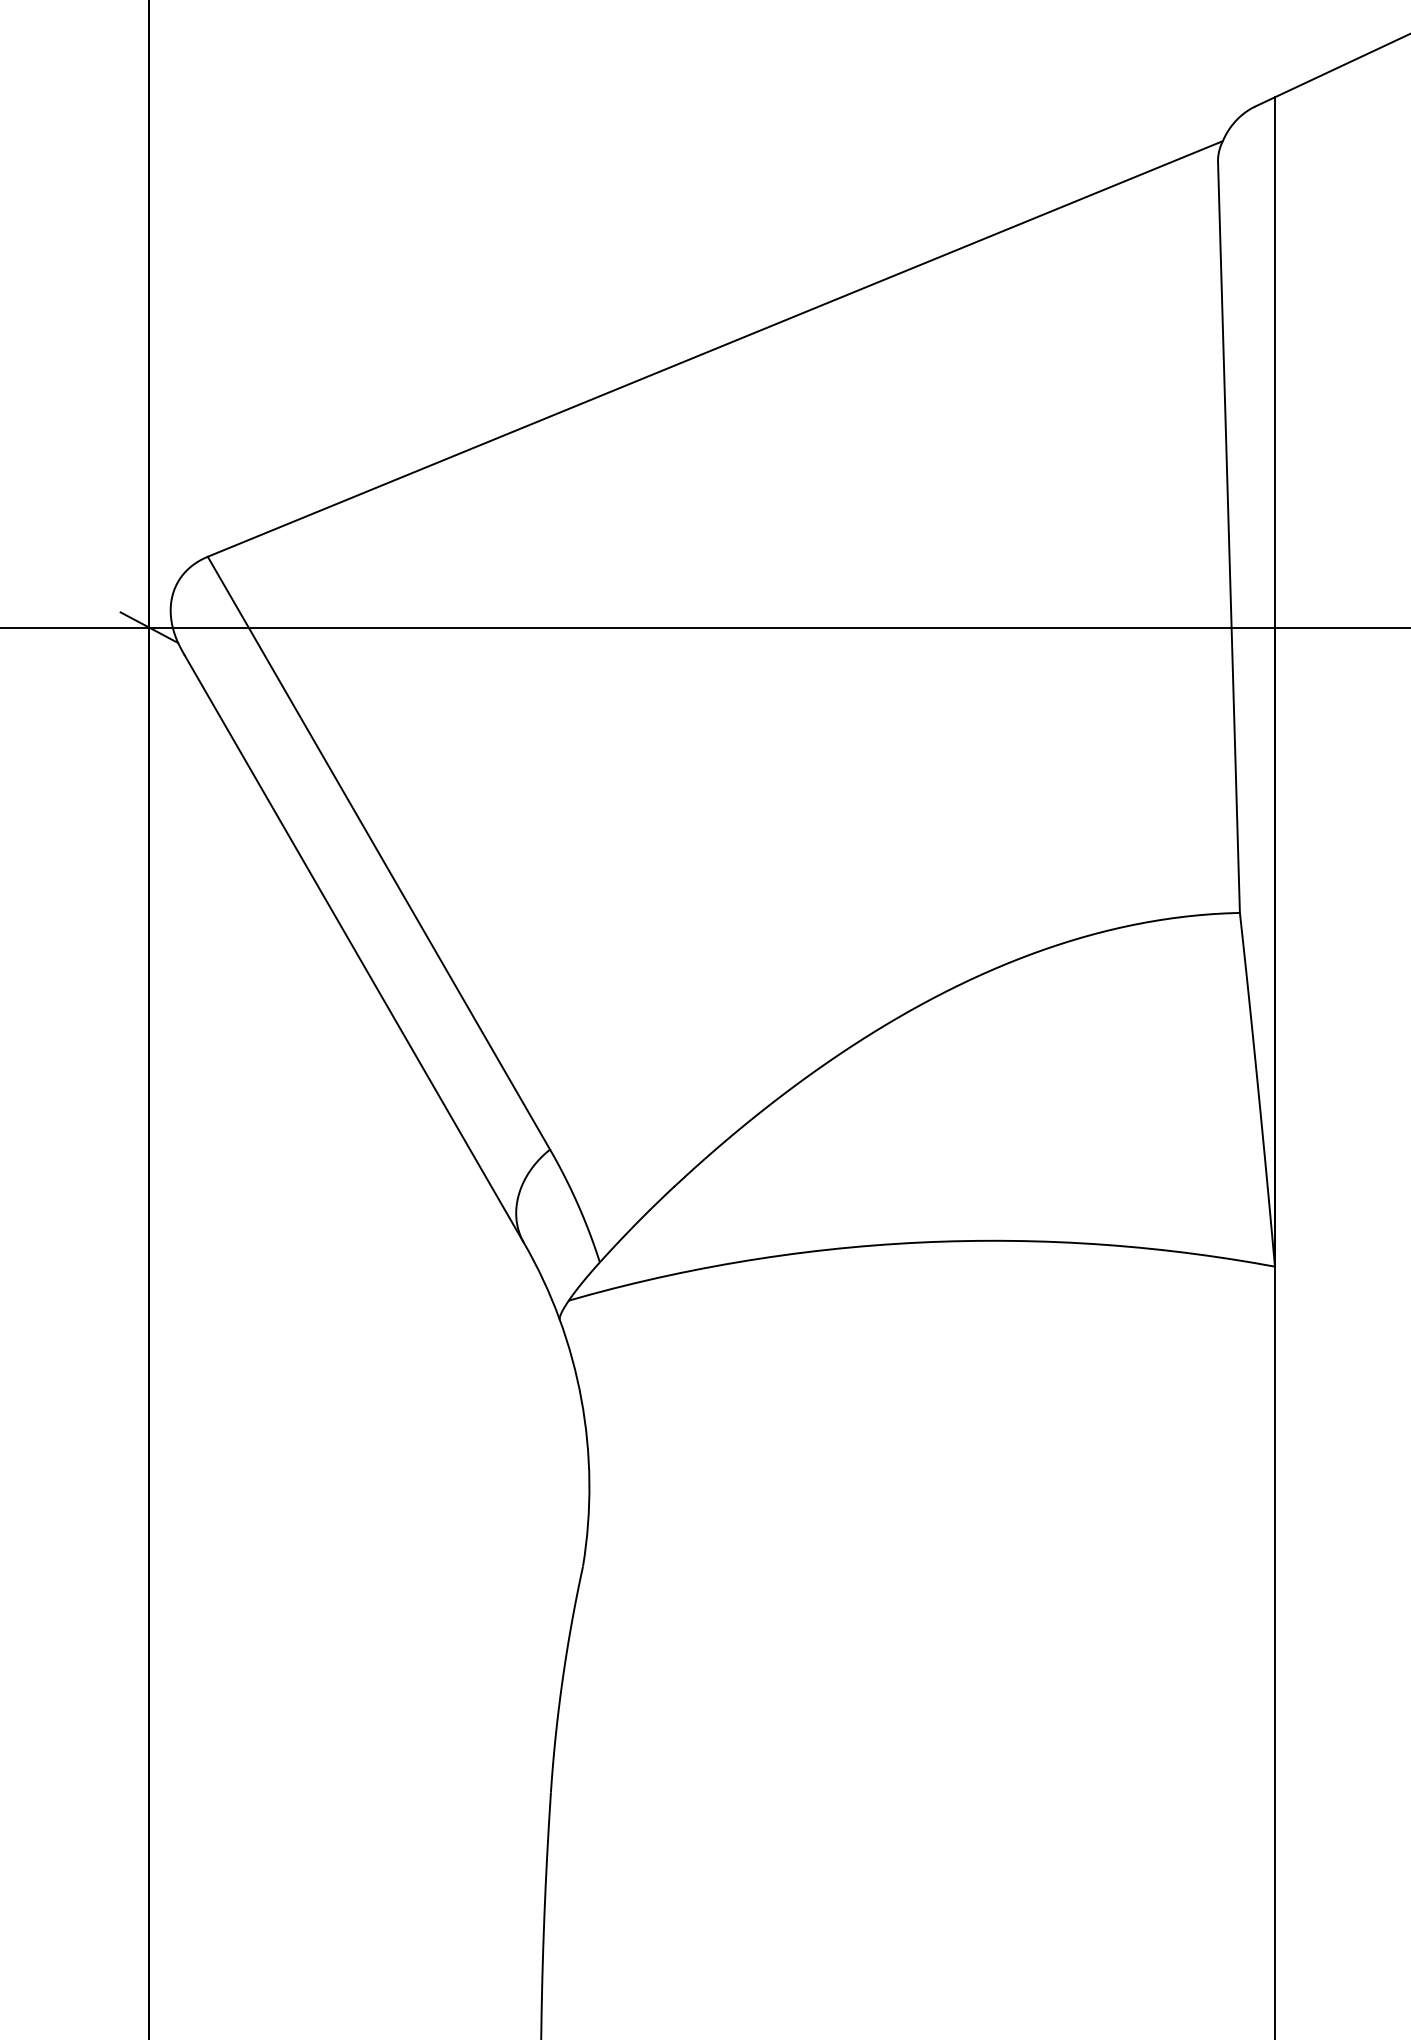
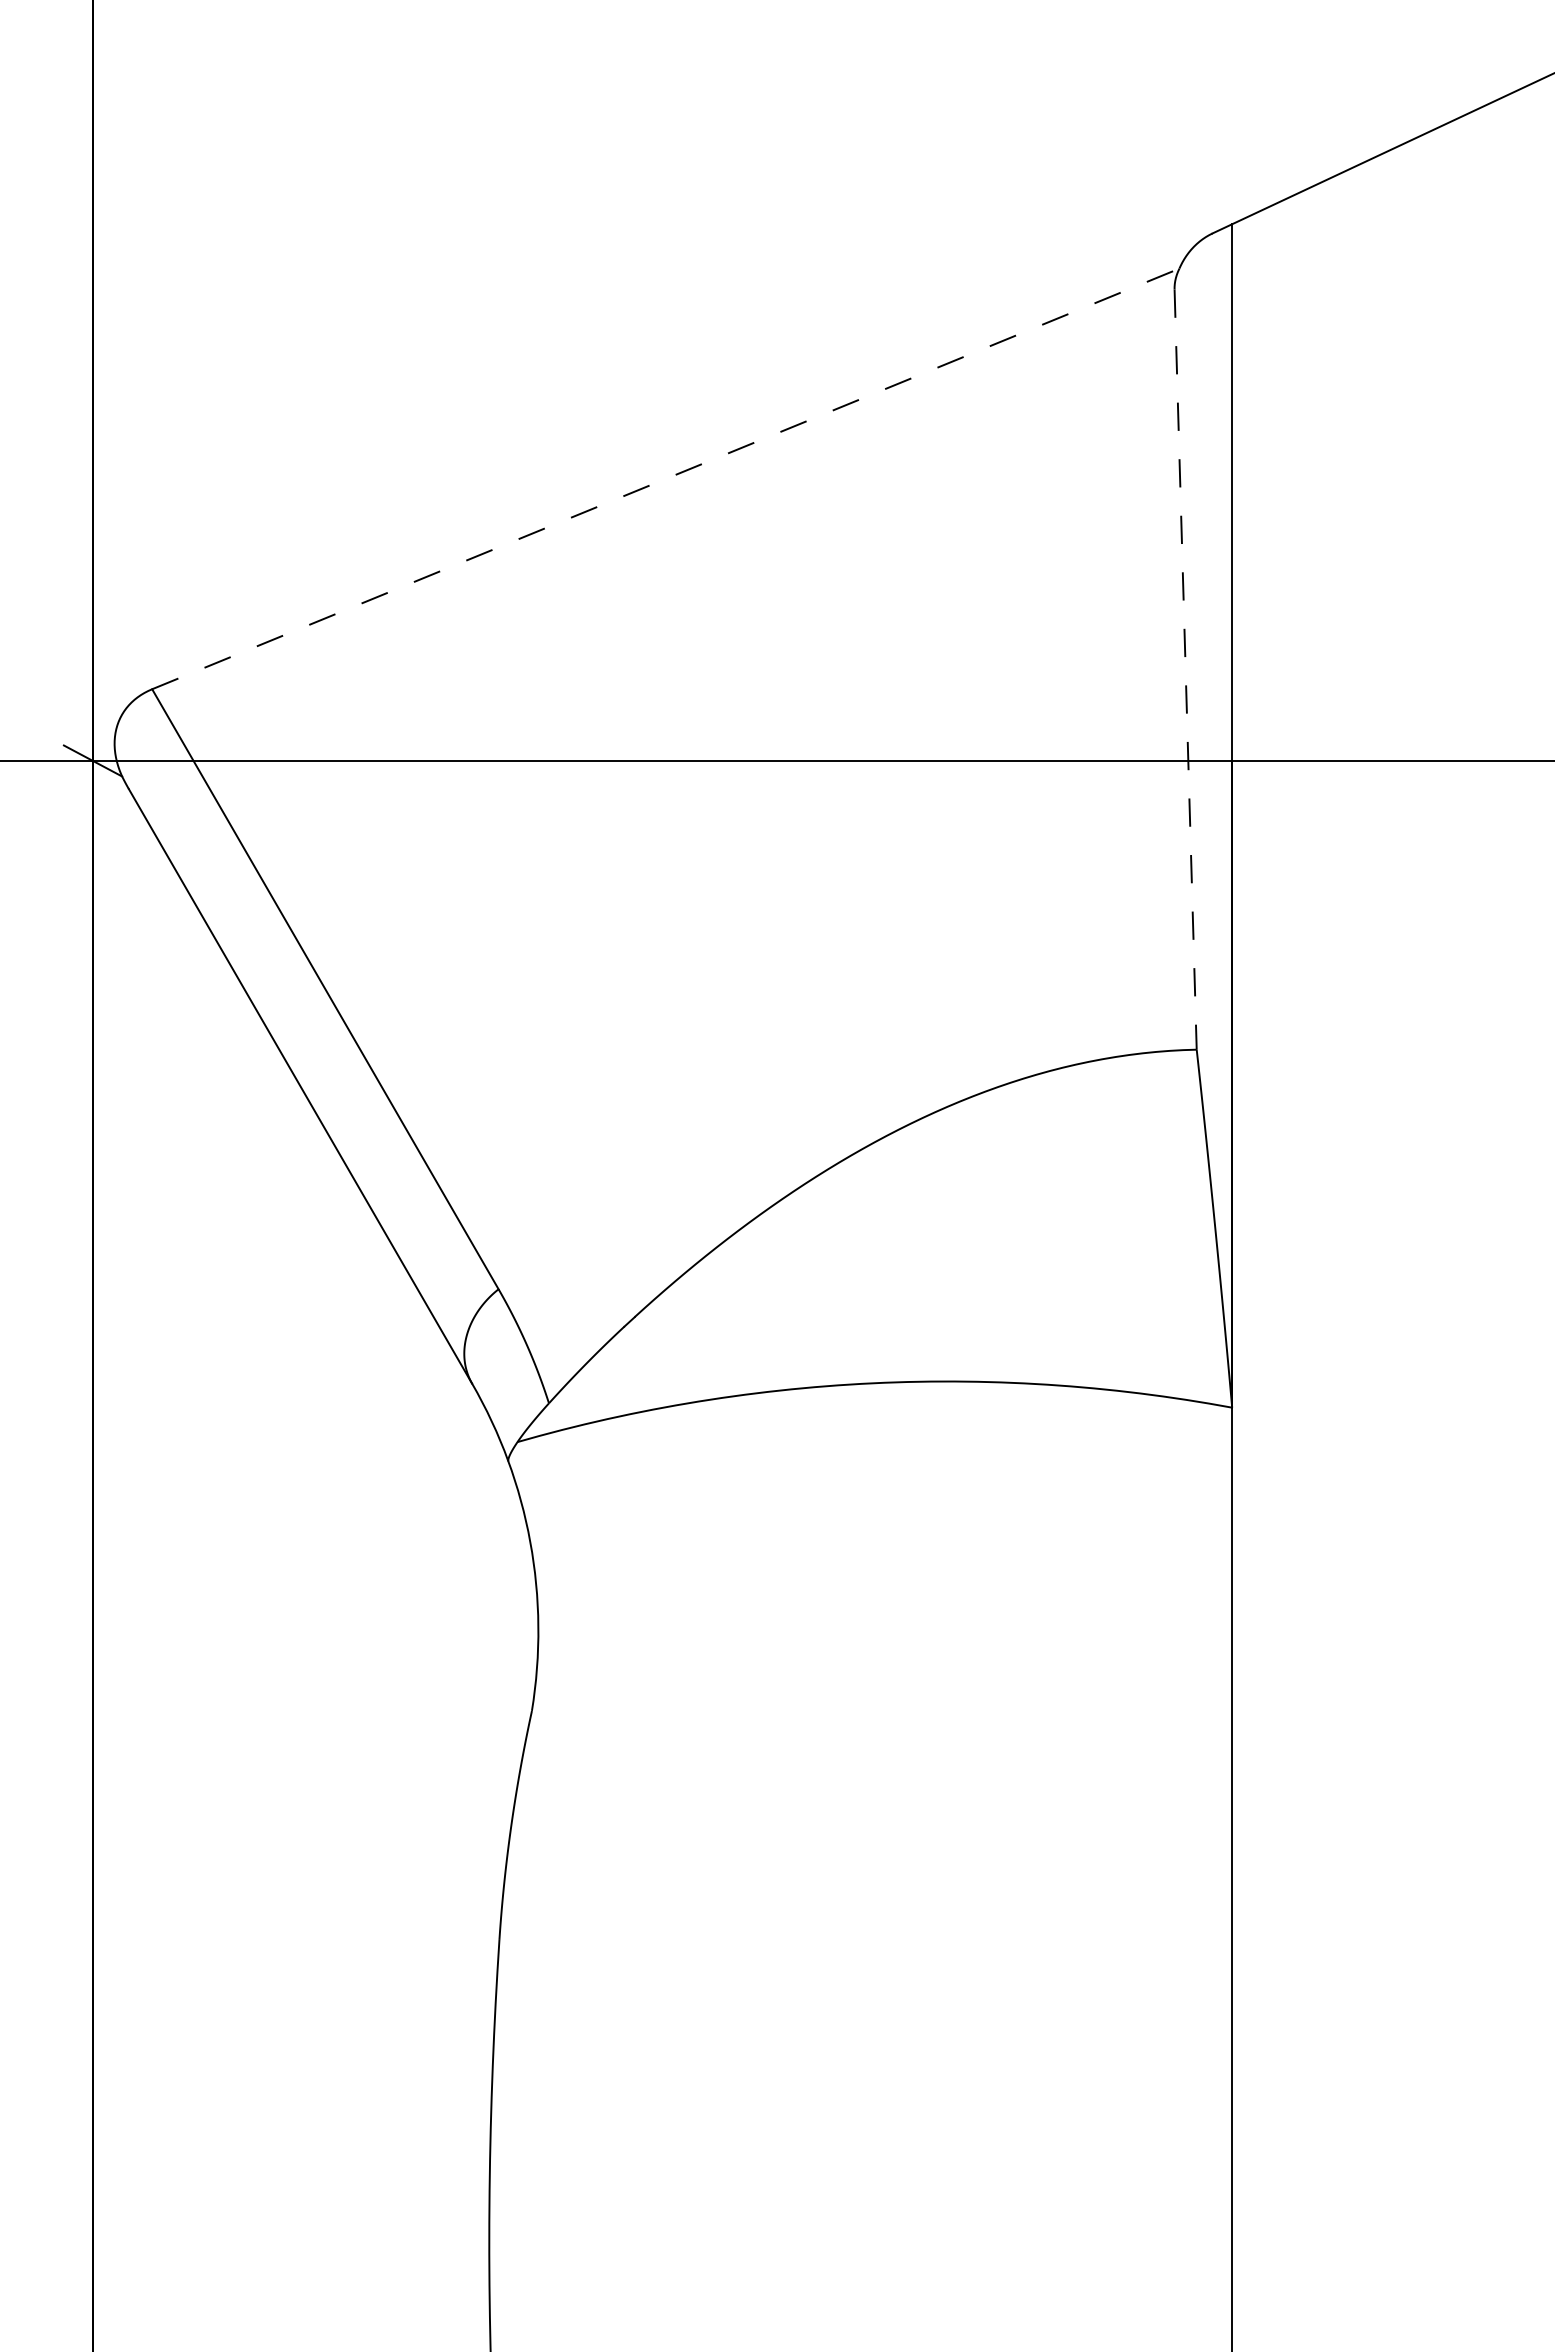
line: (716, 348) -> (666, 478), solid -> dashed
line: (1228, 538) -> (1185, 670), solid -> dashed

